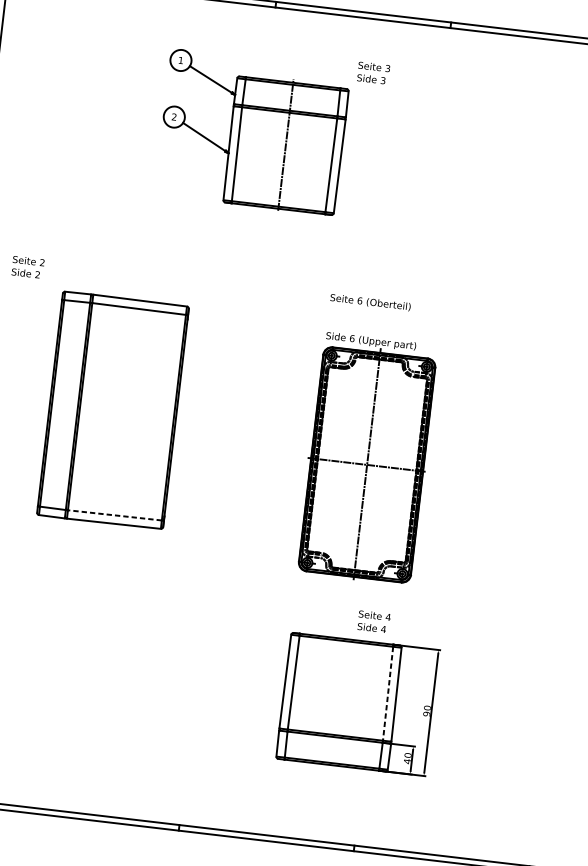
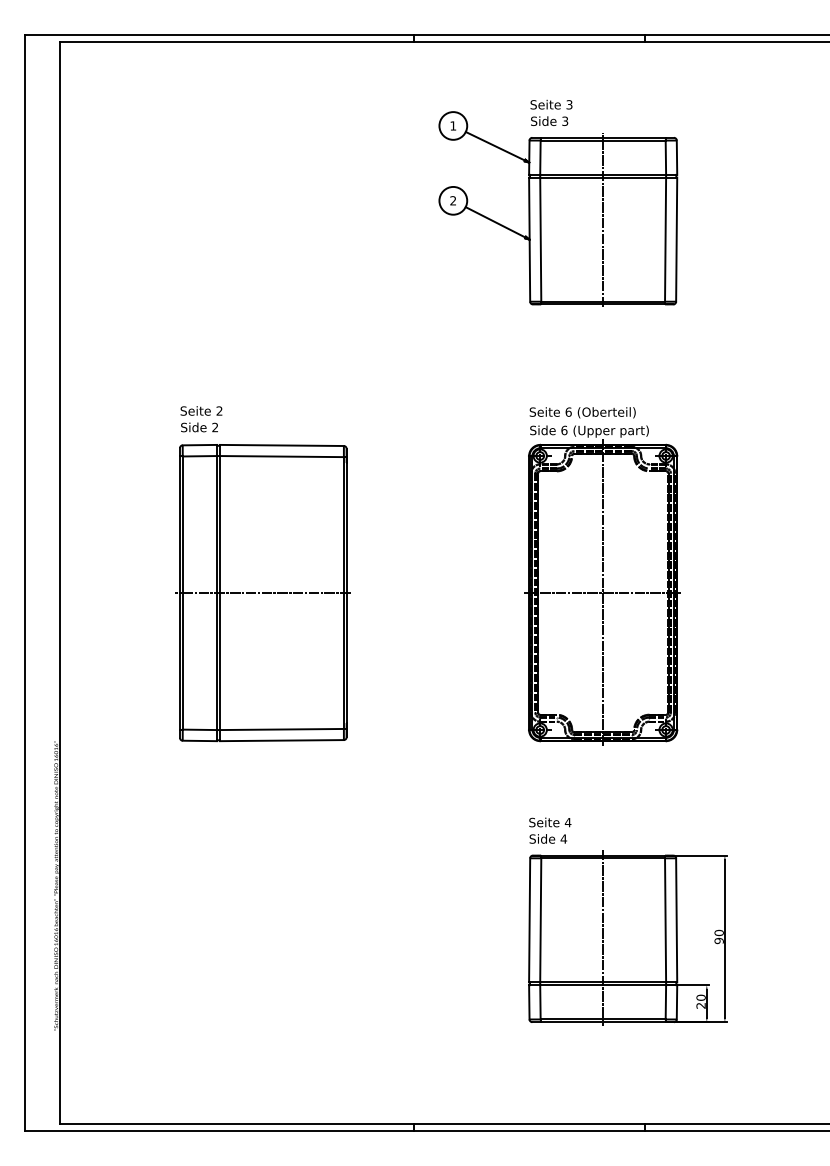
part: (253, 132) -> (558, 208), moved
text: (28, 267) -> (201, 419), moved
line: (112, 410) -> (262, 593), added
part: (367, 459) -> (602, 585), moved
line: (114, 515) -> (281, 729), dashed -> solid
text: (374, 621) -> (550, 830), moved
line: (388, 693) -> (665, 920), dashed -> solid
line: (339, 701) -> (603, 937), added
text: (406, 761) -> (700, 1005), 40 -> 20

